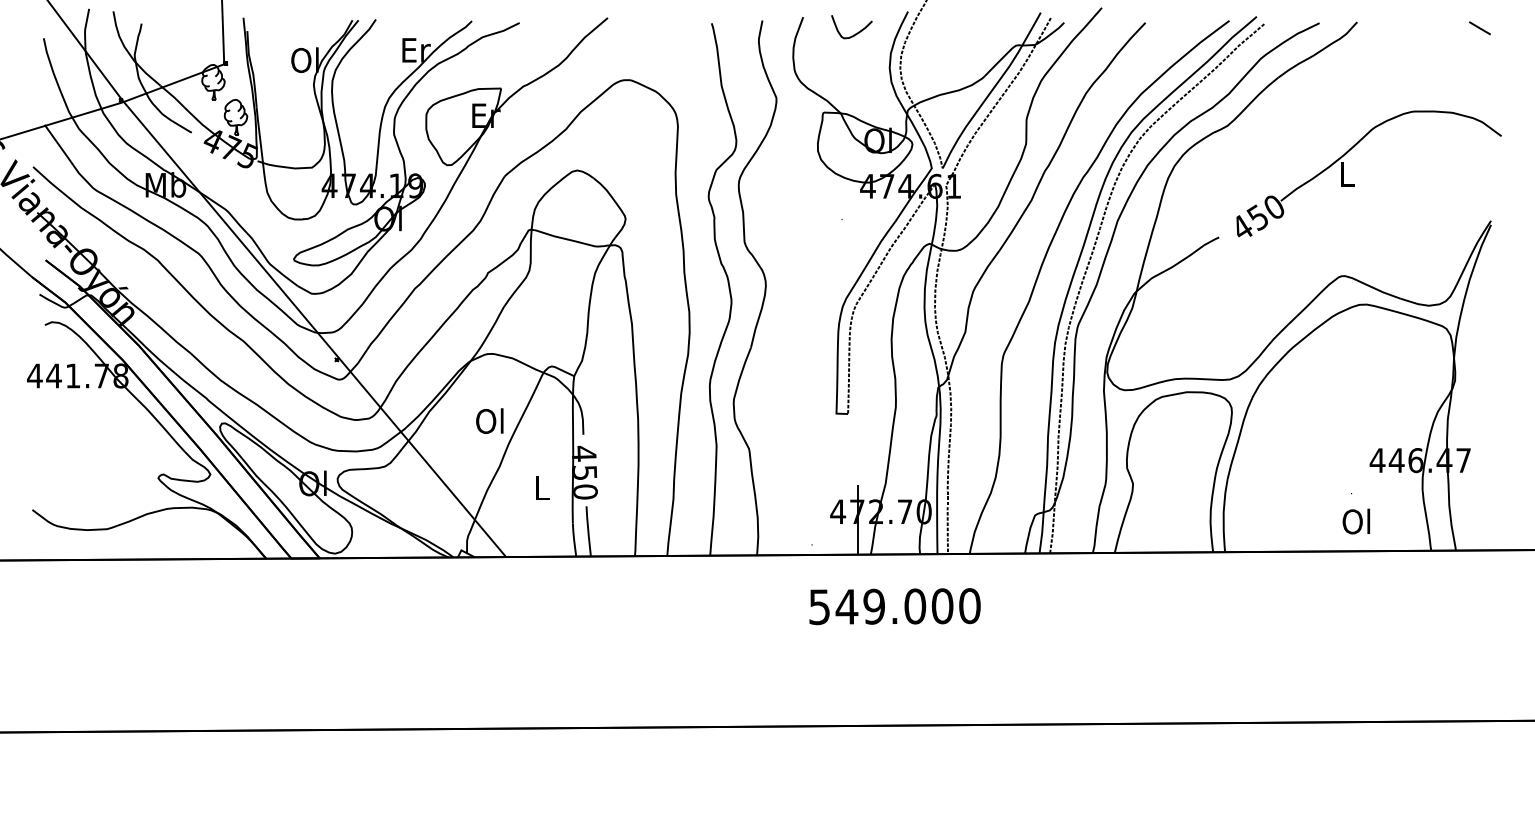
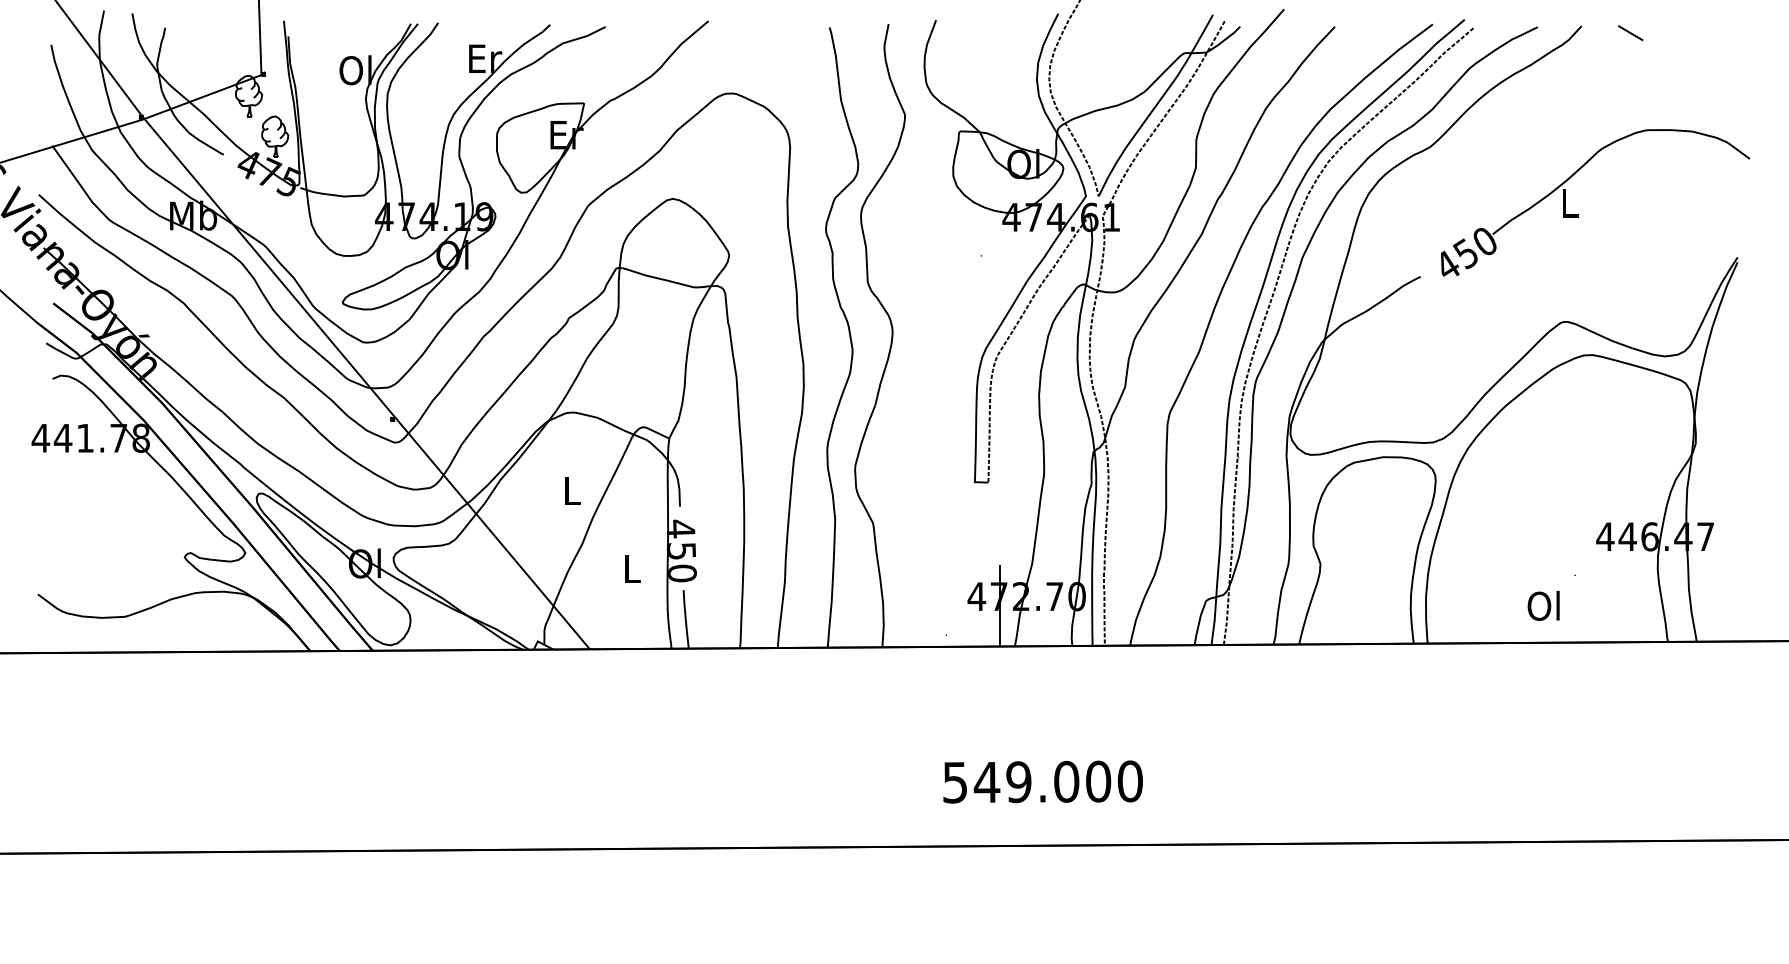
line: (1479, 28) -> (1630, 33), moved
curve: (855, 33) -> (996, 39), removed
text: (489, 420) -> (570, 490), Ol -> L
text: (1356, 521) -> (1543, 605), moved
text: (894, 606) -> (1042, 781), moved

